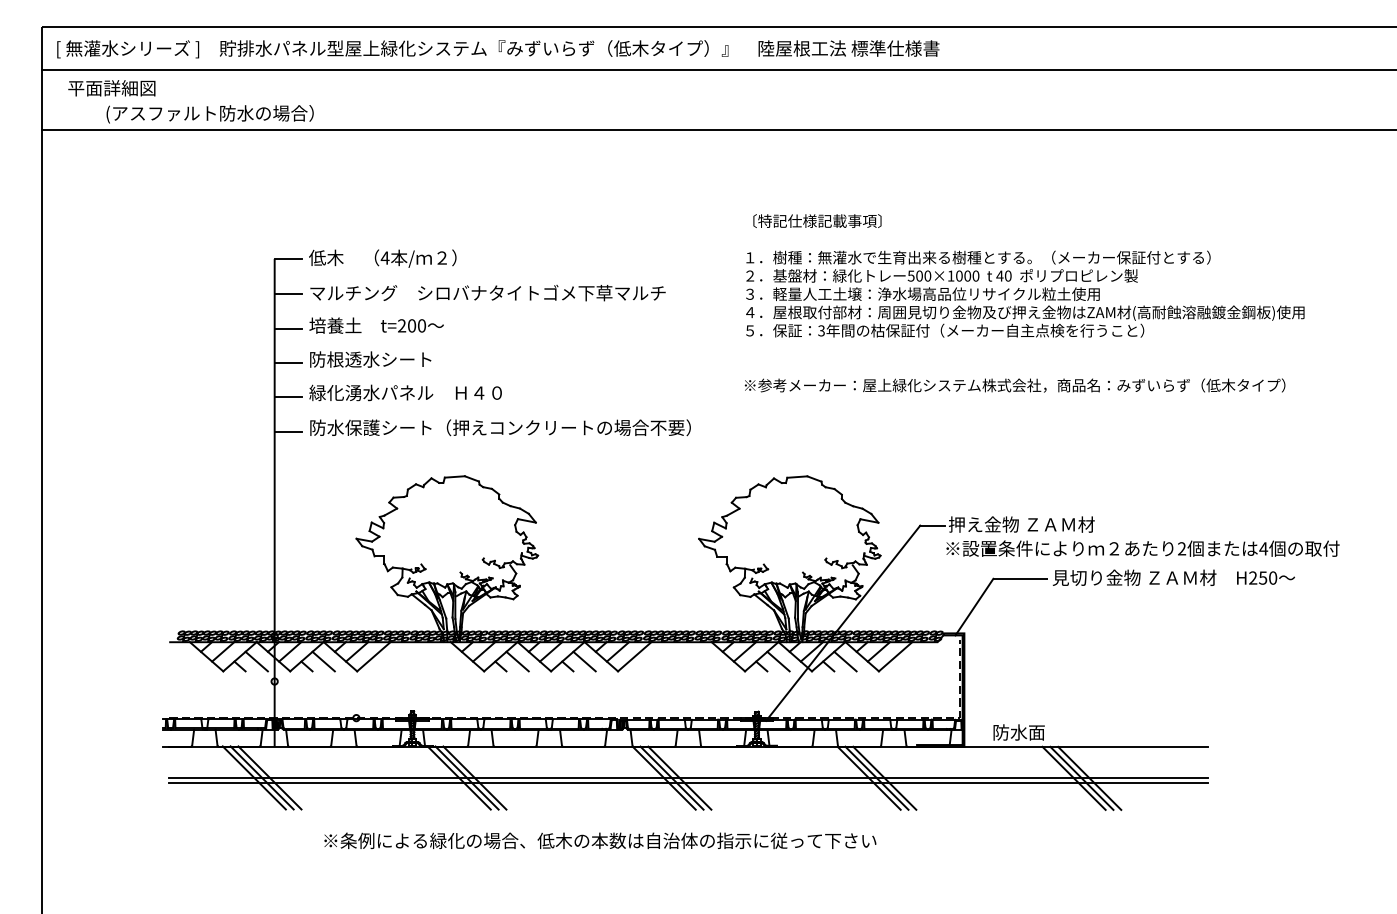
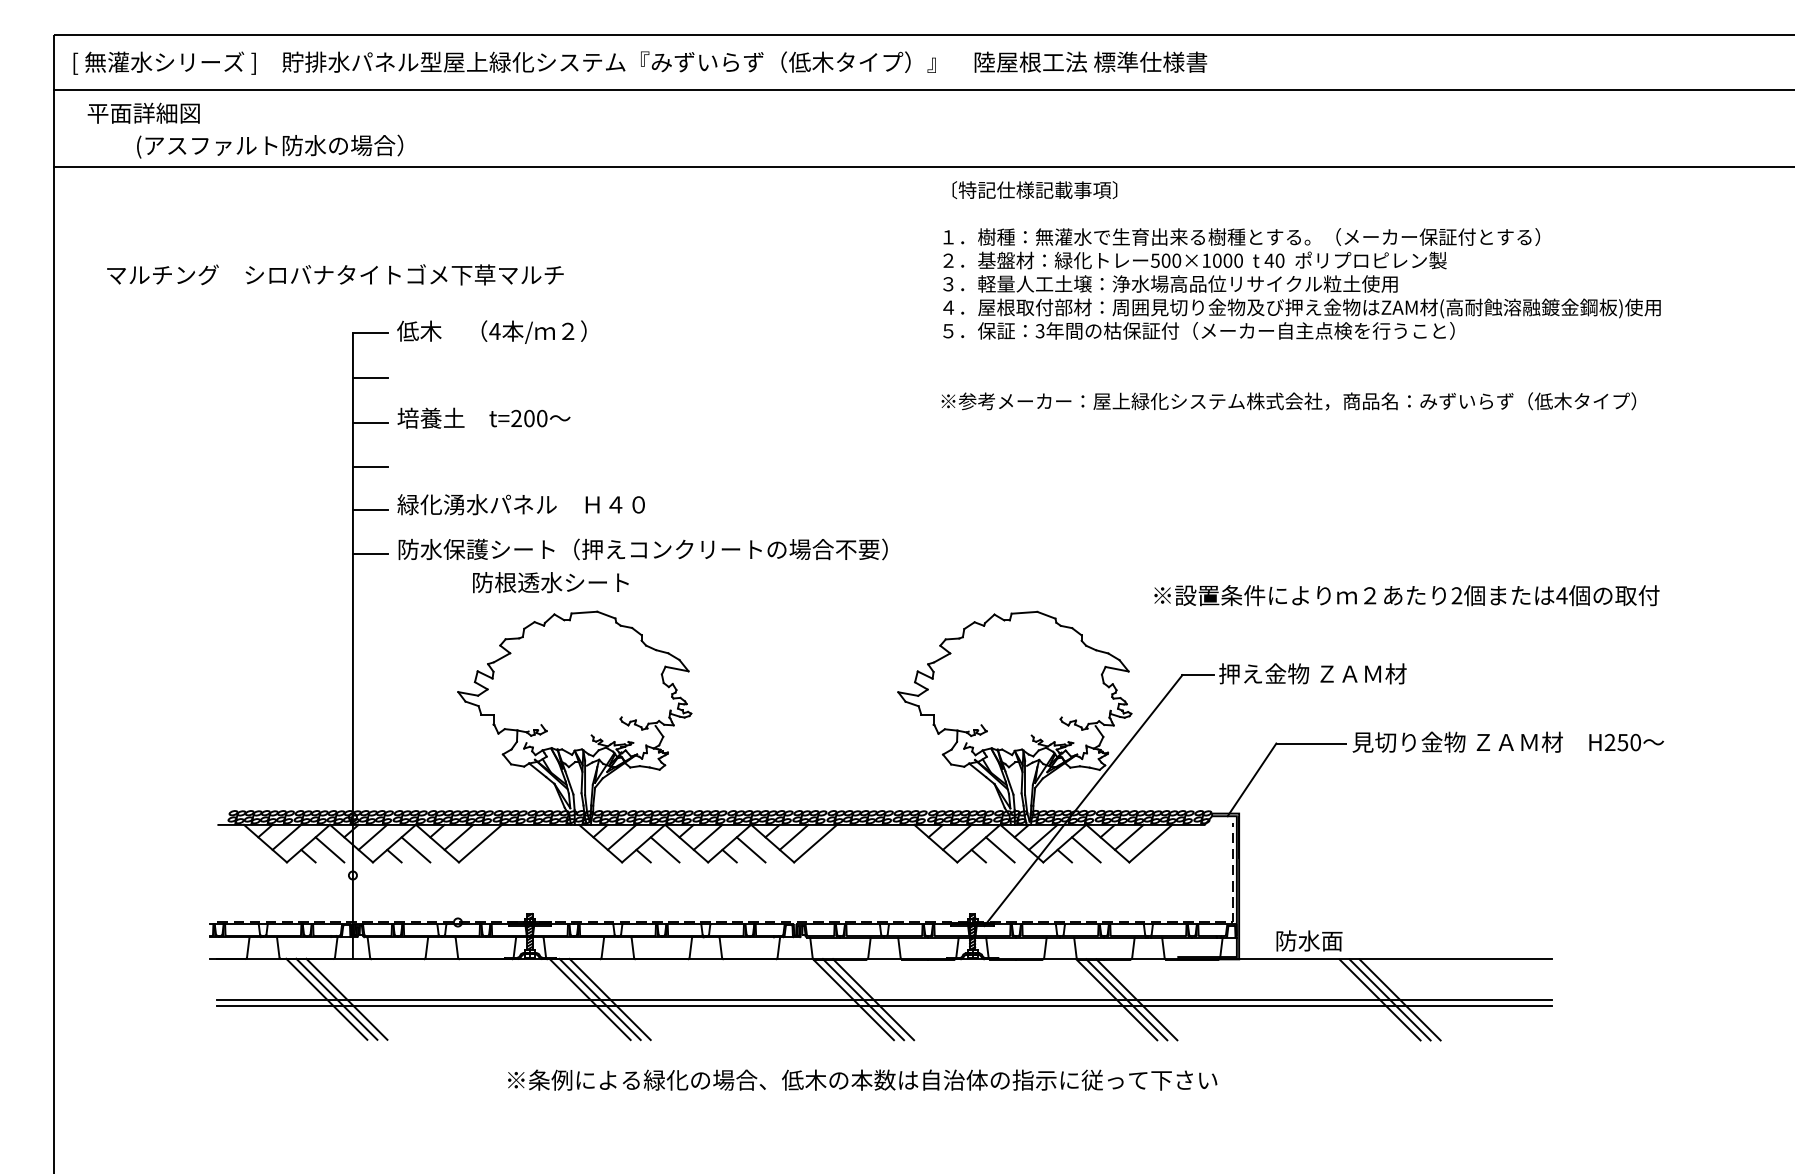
text: (487, 293) -> (334, 275), moved
text: (1024, 303) -> (1300, 295), moved
text: (370, 359) -> (550, 582), moved
text: (1142, 548) -> (1406, 595), moved
text: (600, 840) -> (862, 1079), moved

